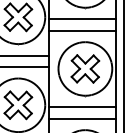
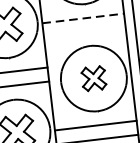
line: (82, 19) -> (83, 18), solid -> dashed
line: (81, 30) -> (83, 32), removed
part: (85, 68) -> (93, 78), size x0.7

